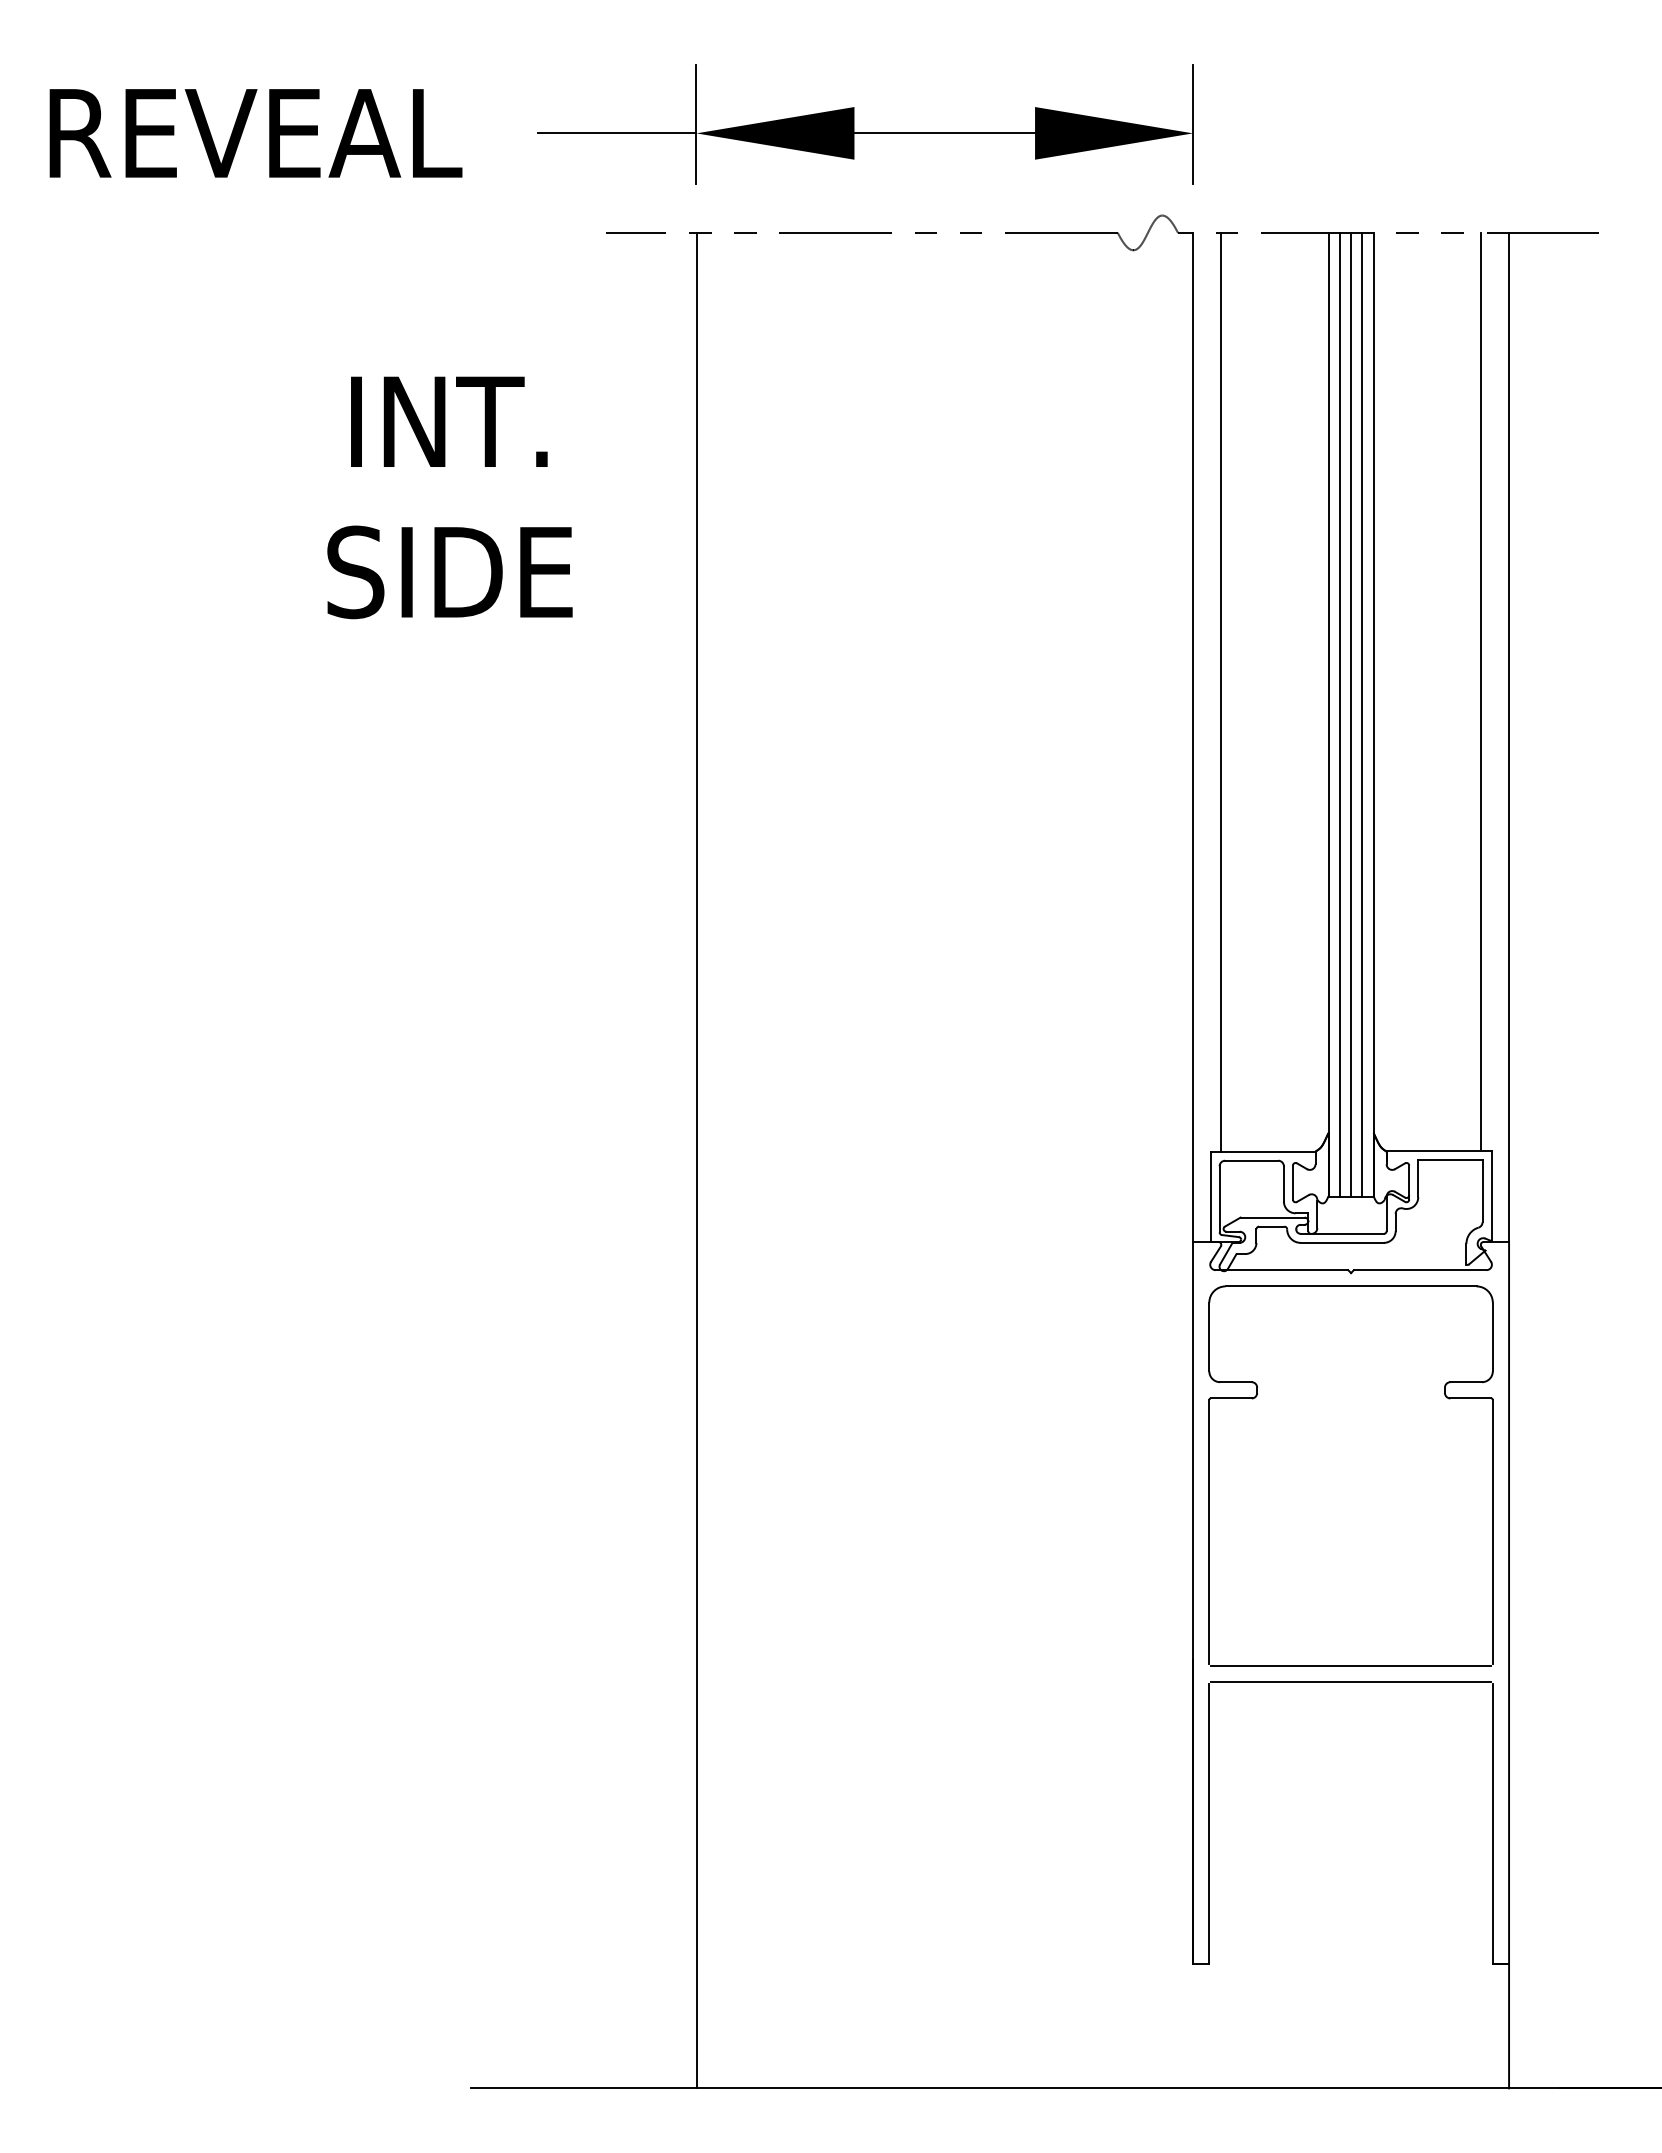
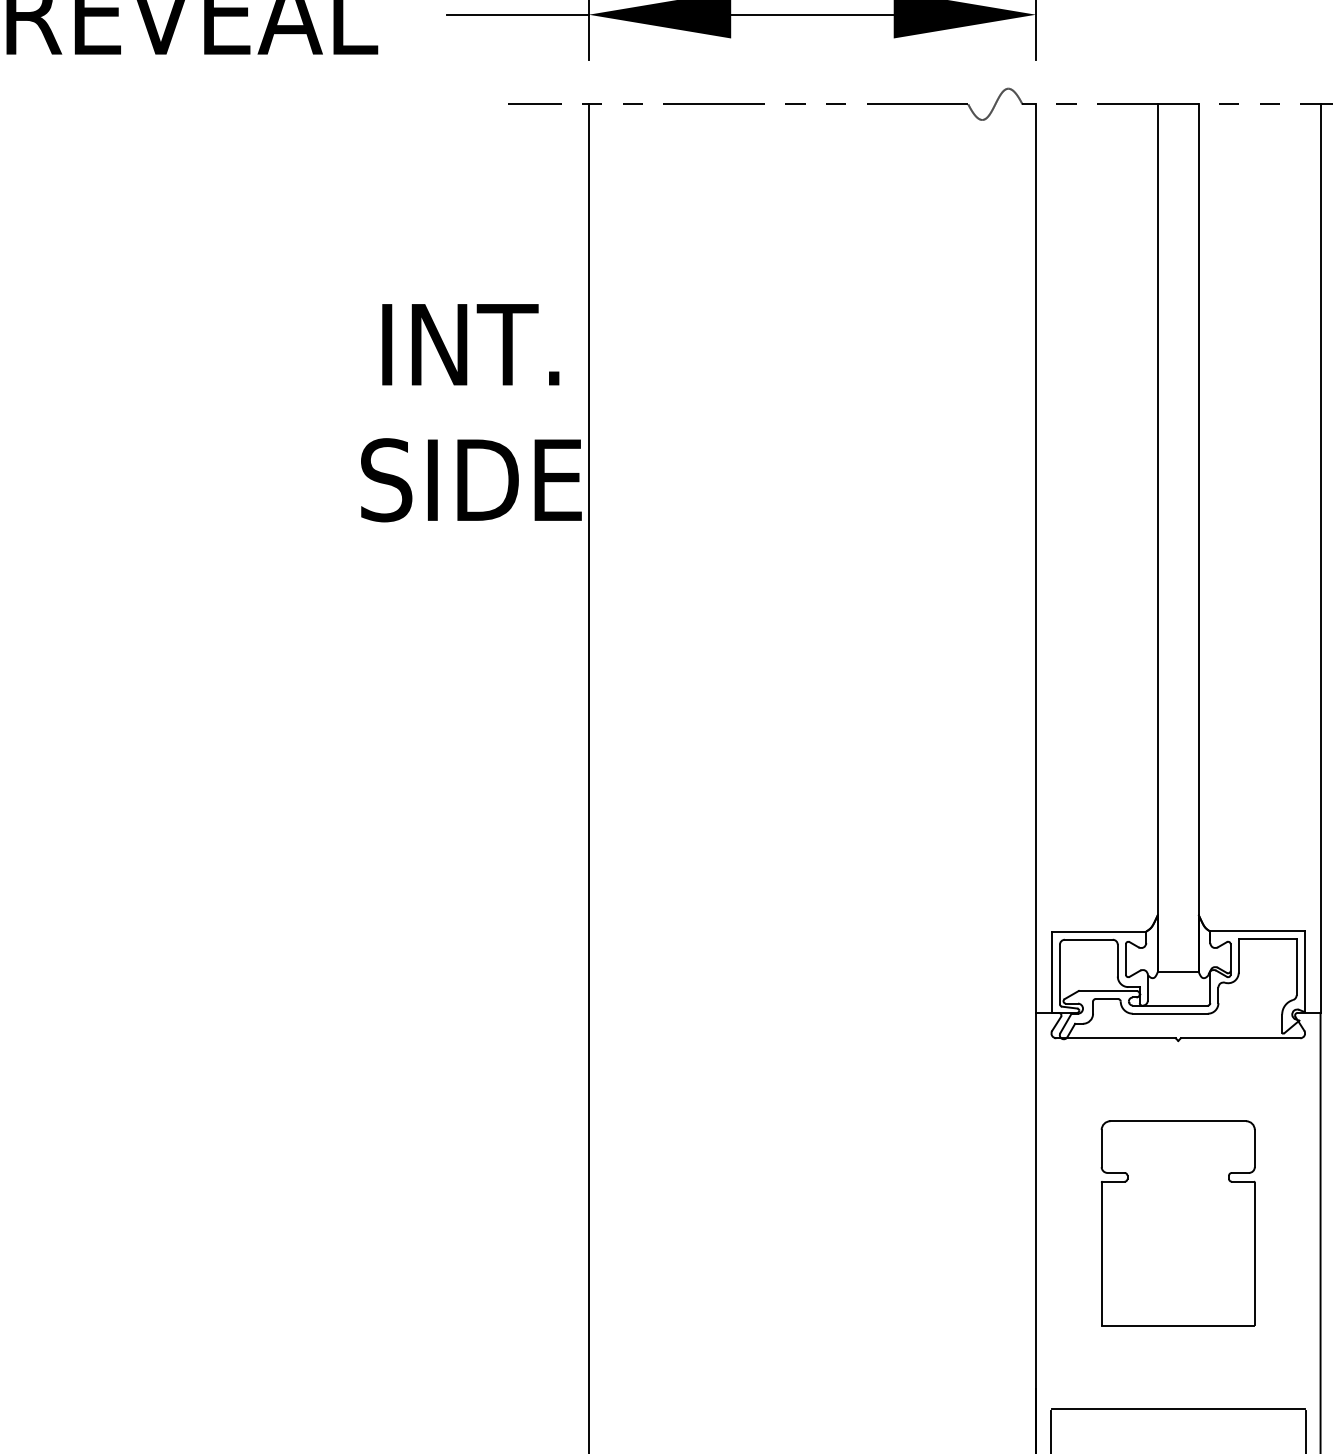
text: (449, 497) -> (470, 412), moved
line: (1220, 691) -> (1060, 517), removed
line: (1481, 691) -> (1295, 517), removed
line: (1339, 714) -> (1167, 537), removed
line: (1351, 714) -> (1178, 537), removed
line: (1362, 714) -> (1188, 537), removed
part: (1350, 1475) -> (1177, 1223), size x0.6

